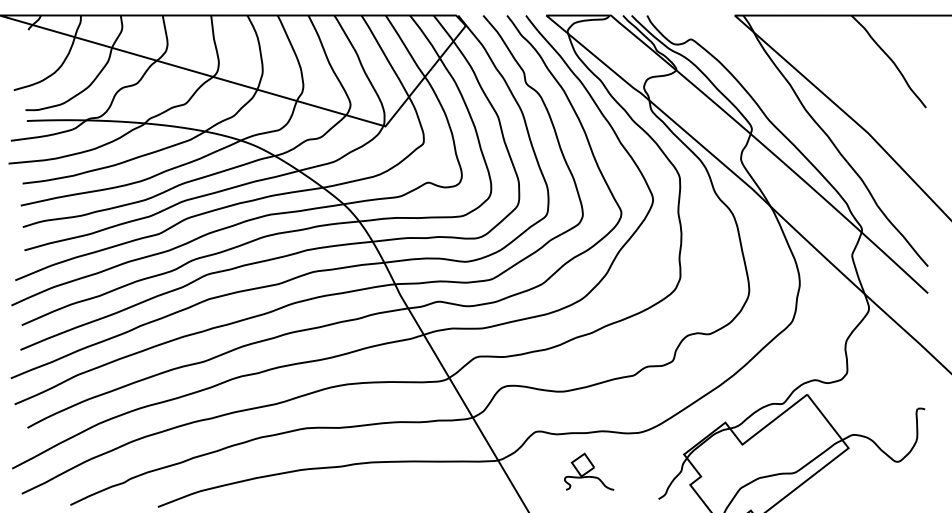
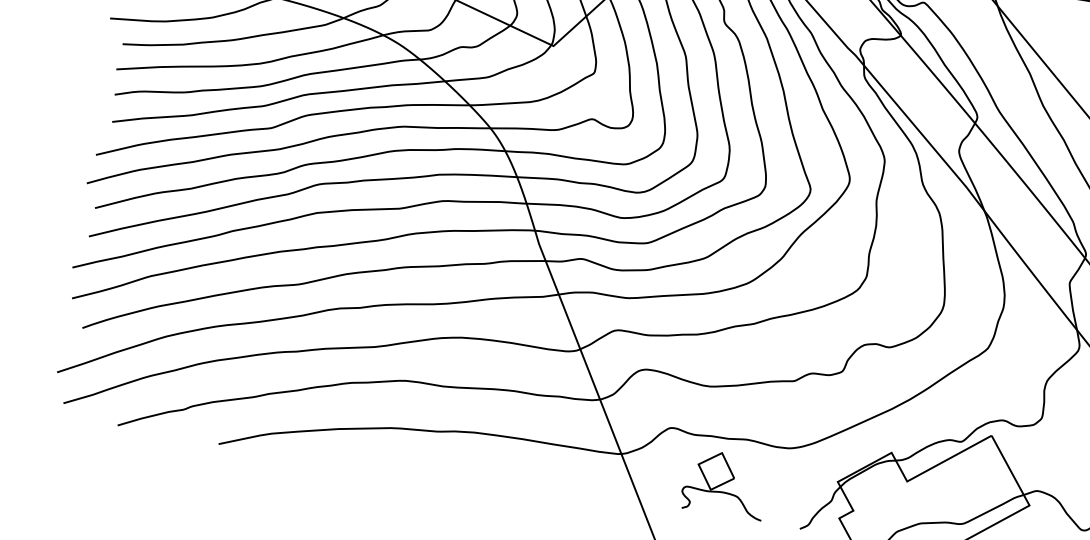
part: (588, 471) -> (723, 483), size x1.43

